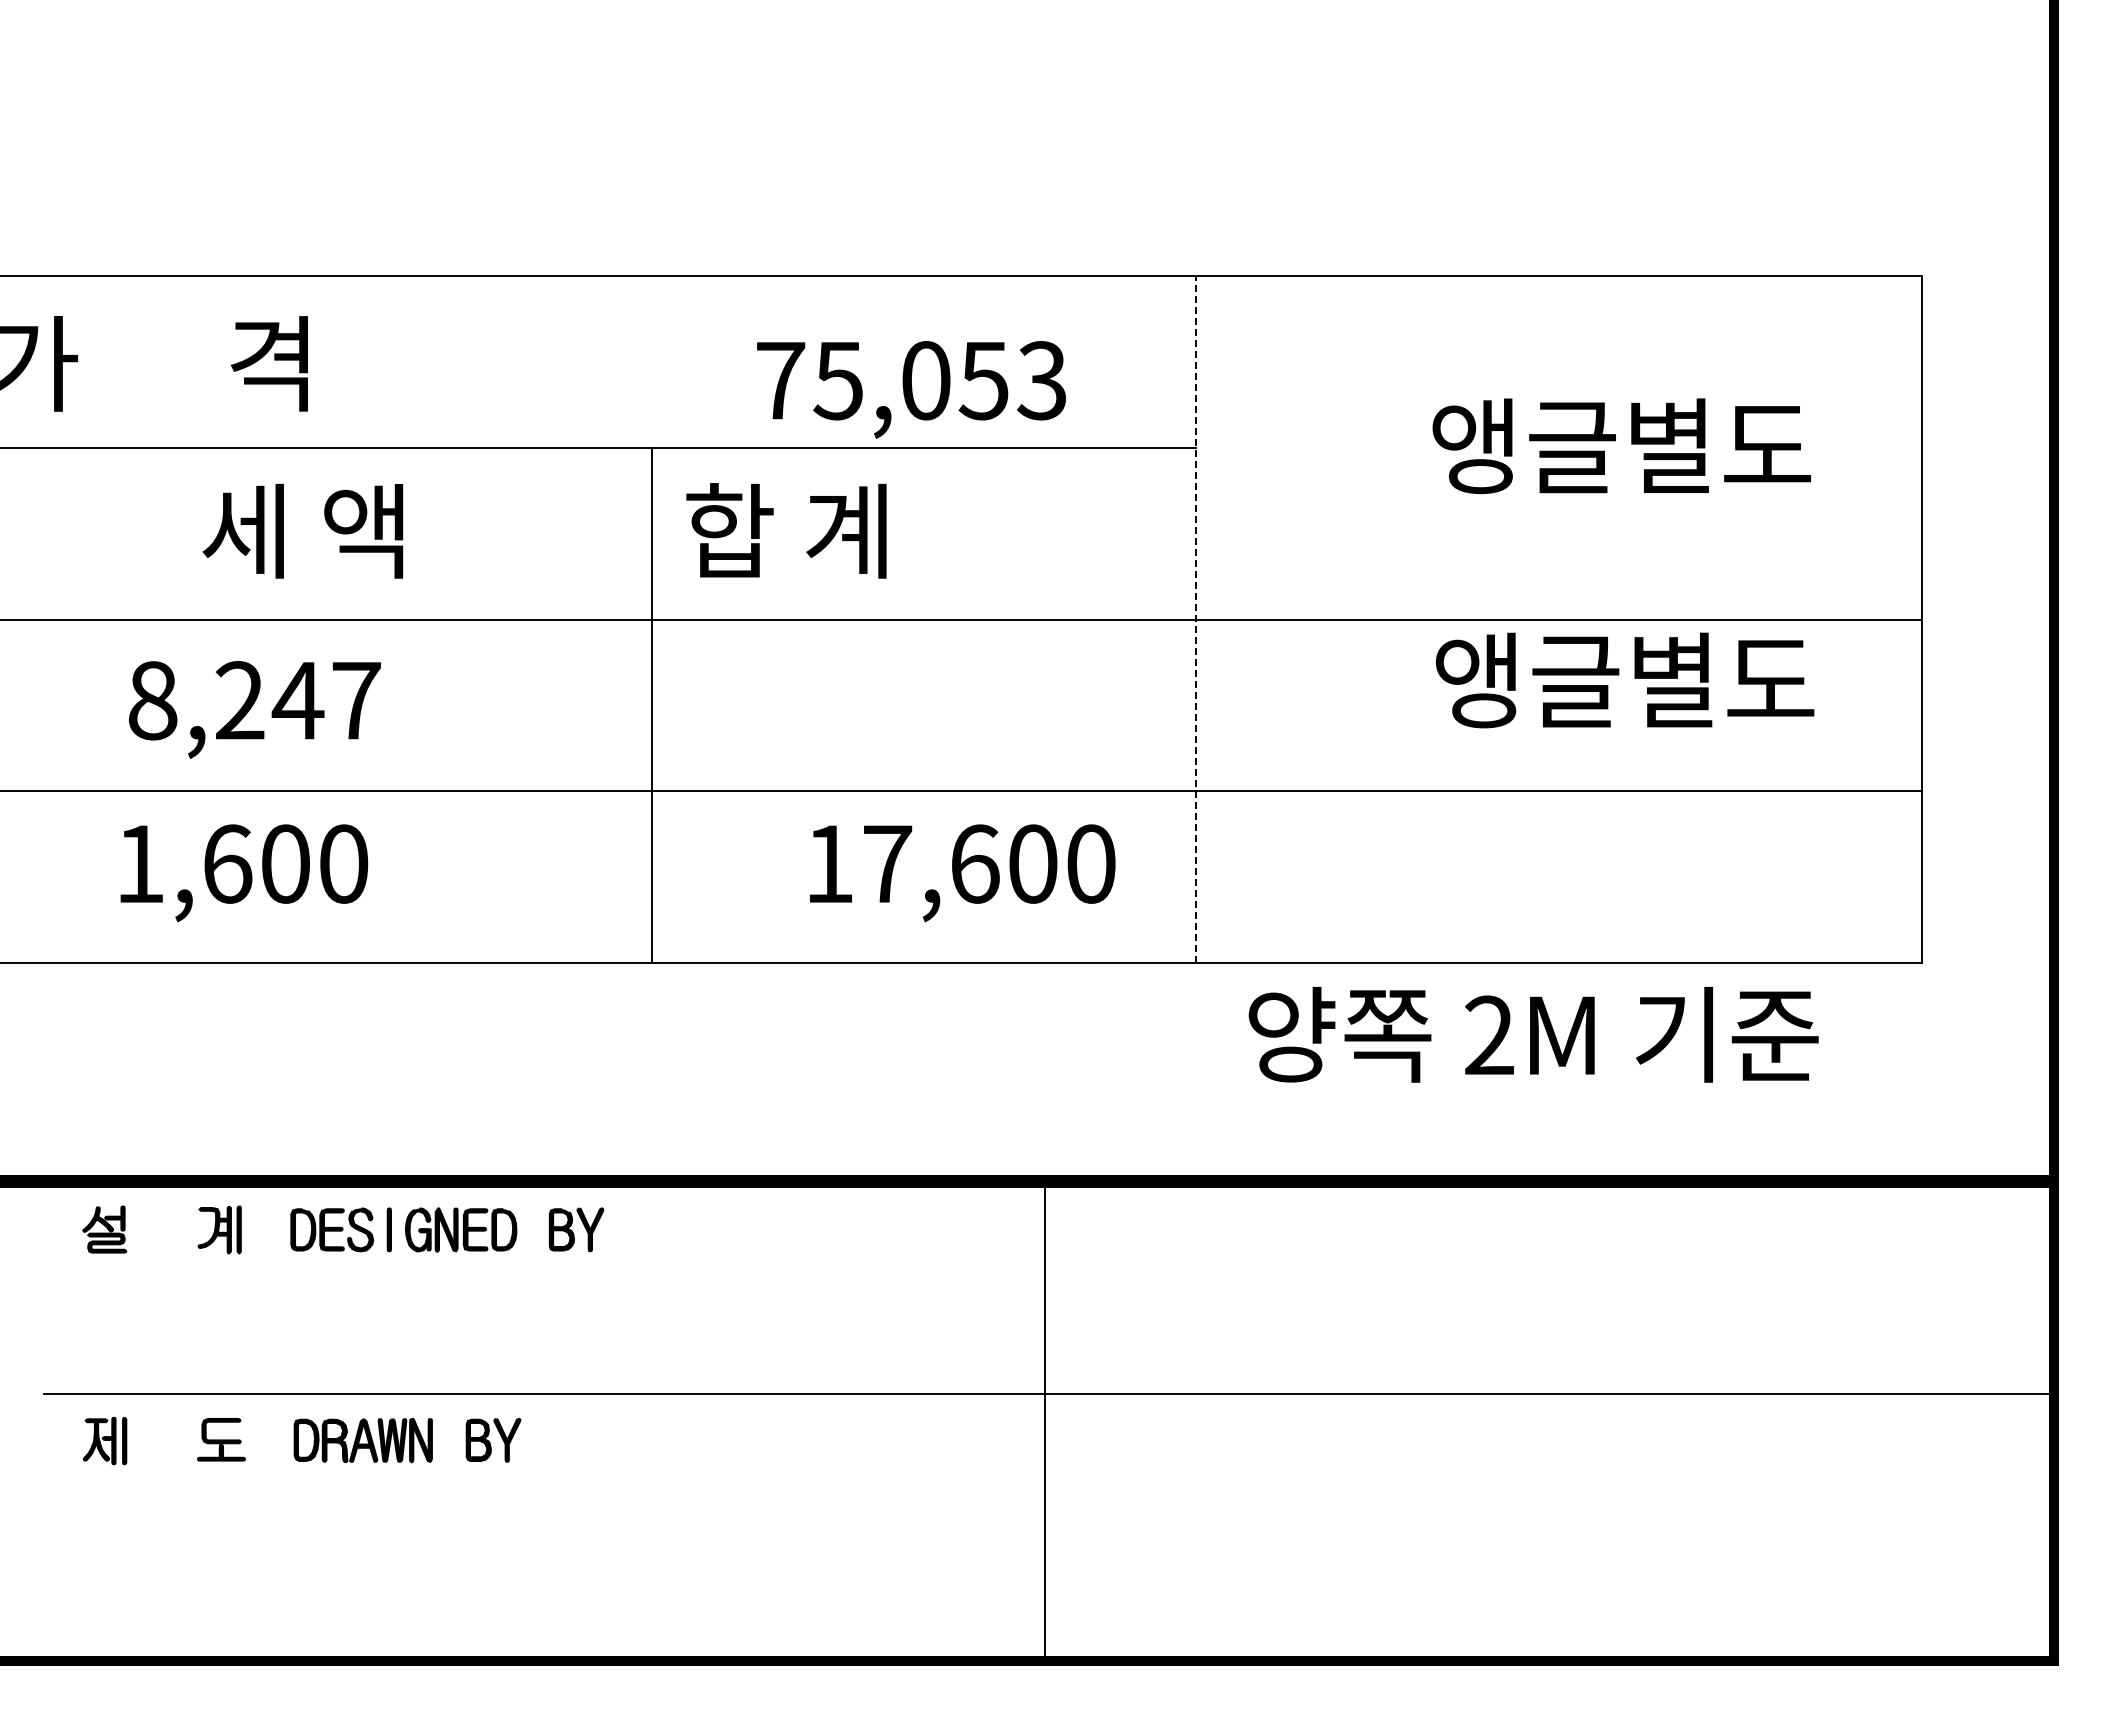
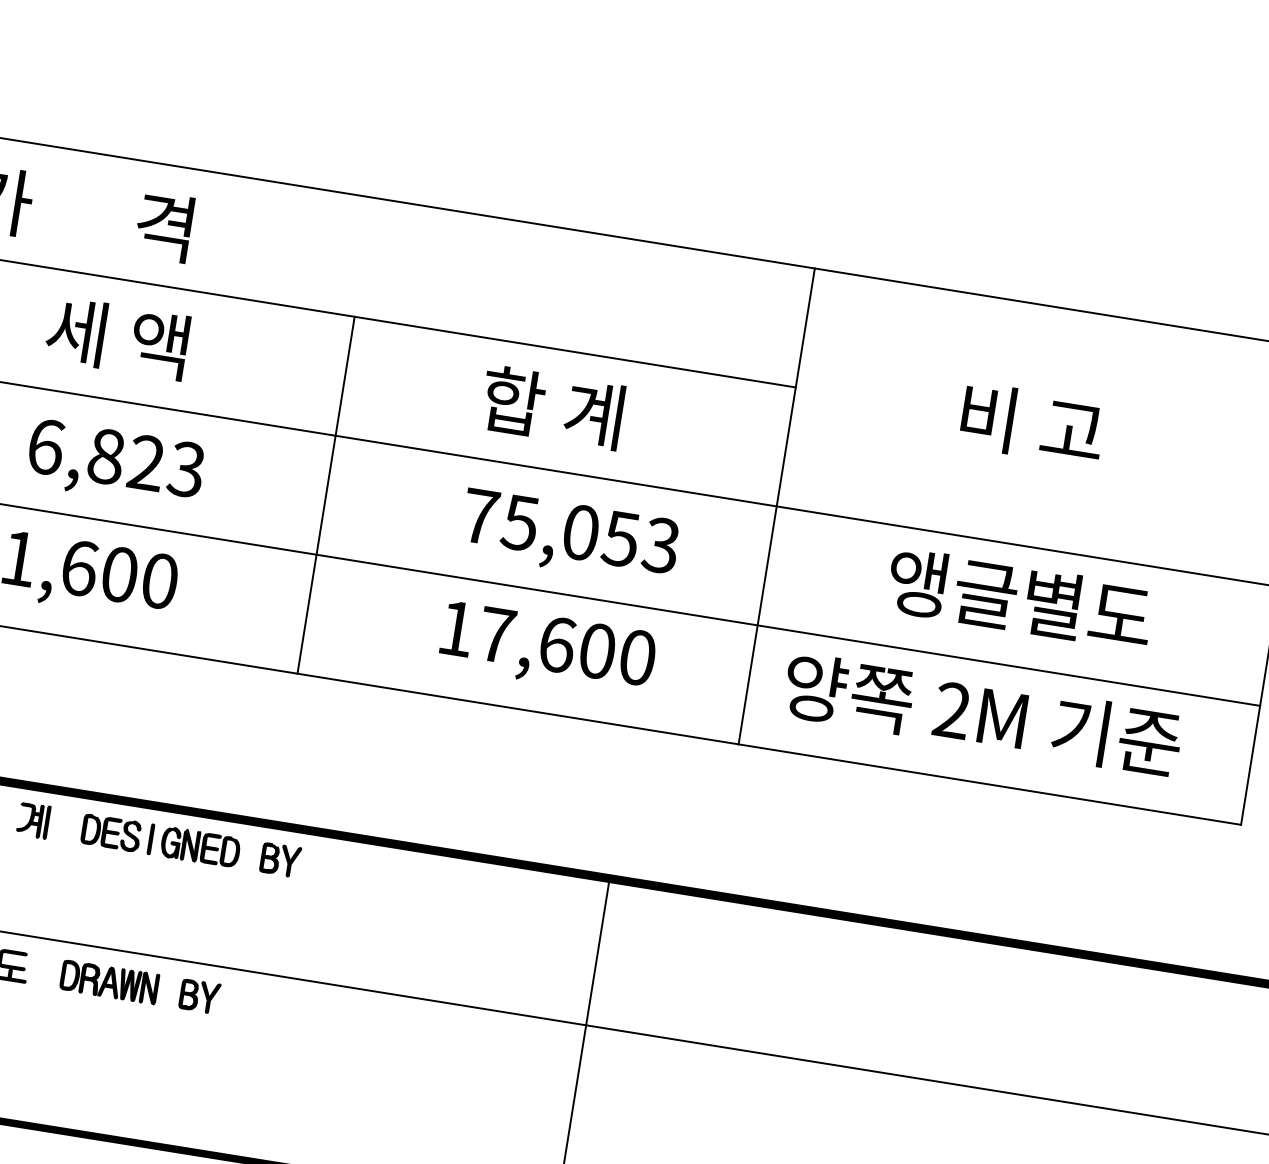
text: (911, 389) -> (569, 537), moved
text: (1621, 446) -> (1090, 433), 앵글별도 -> 비 고
text: (302, 530) -> (117, 337), moved
text: (786, 530) -> (552, 407), moved
line: (1196, 619) -> (777, 506), dashed -> solid
text: (1624, 680) -> (1019, 599), moved
text: (254, 700) -> (116, 458), 8,247 -> 6,823
line: (651, 705) -> (326, 495), moved
text: (962, 873) -> (547, 649), moved
text: (1533, 1034) -> (982, 714), moved

